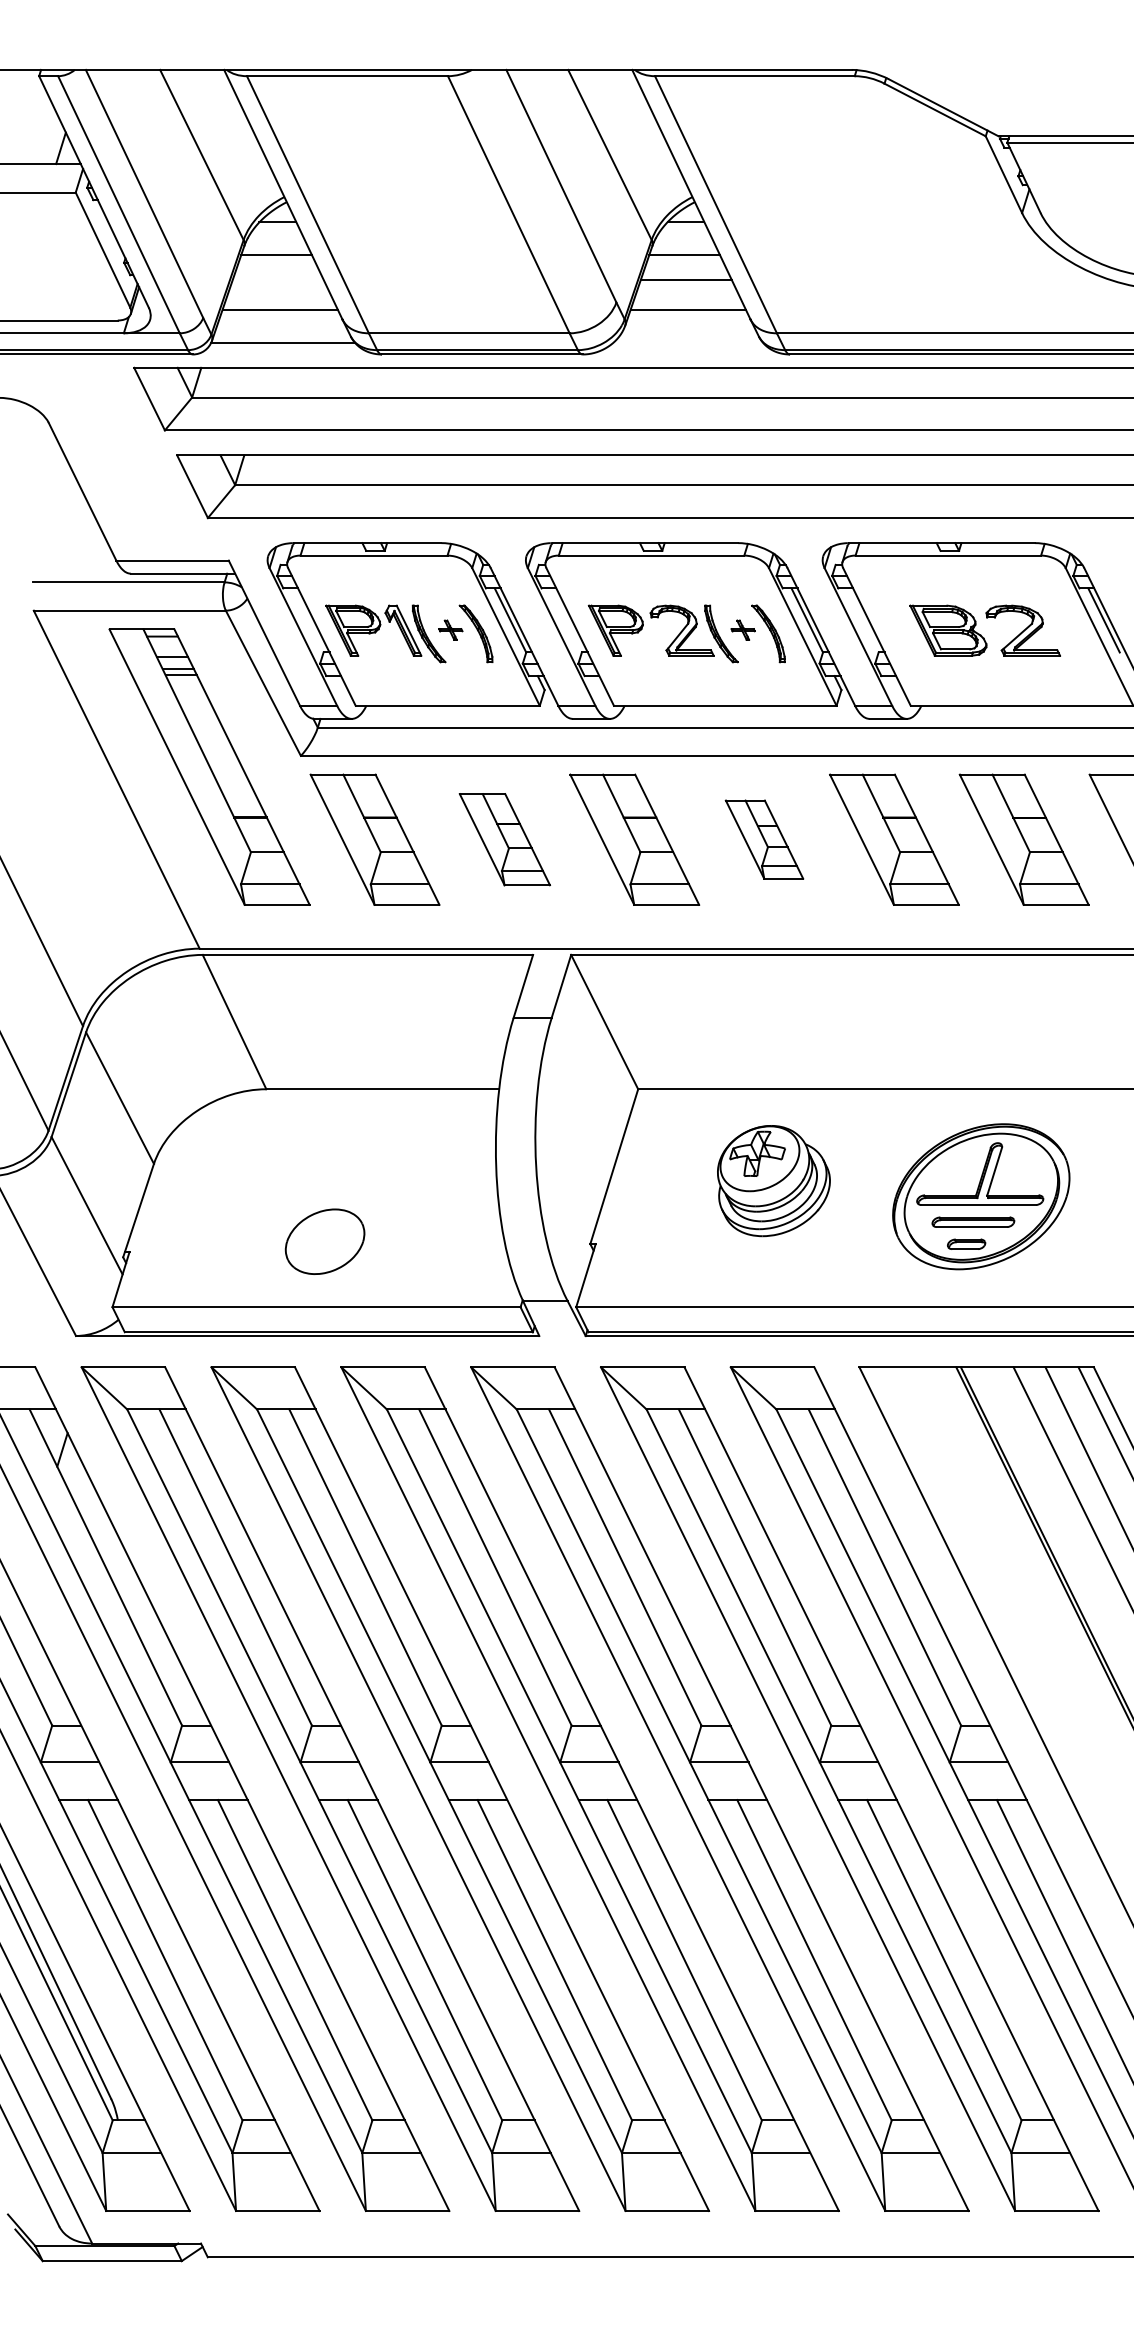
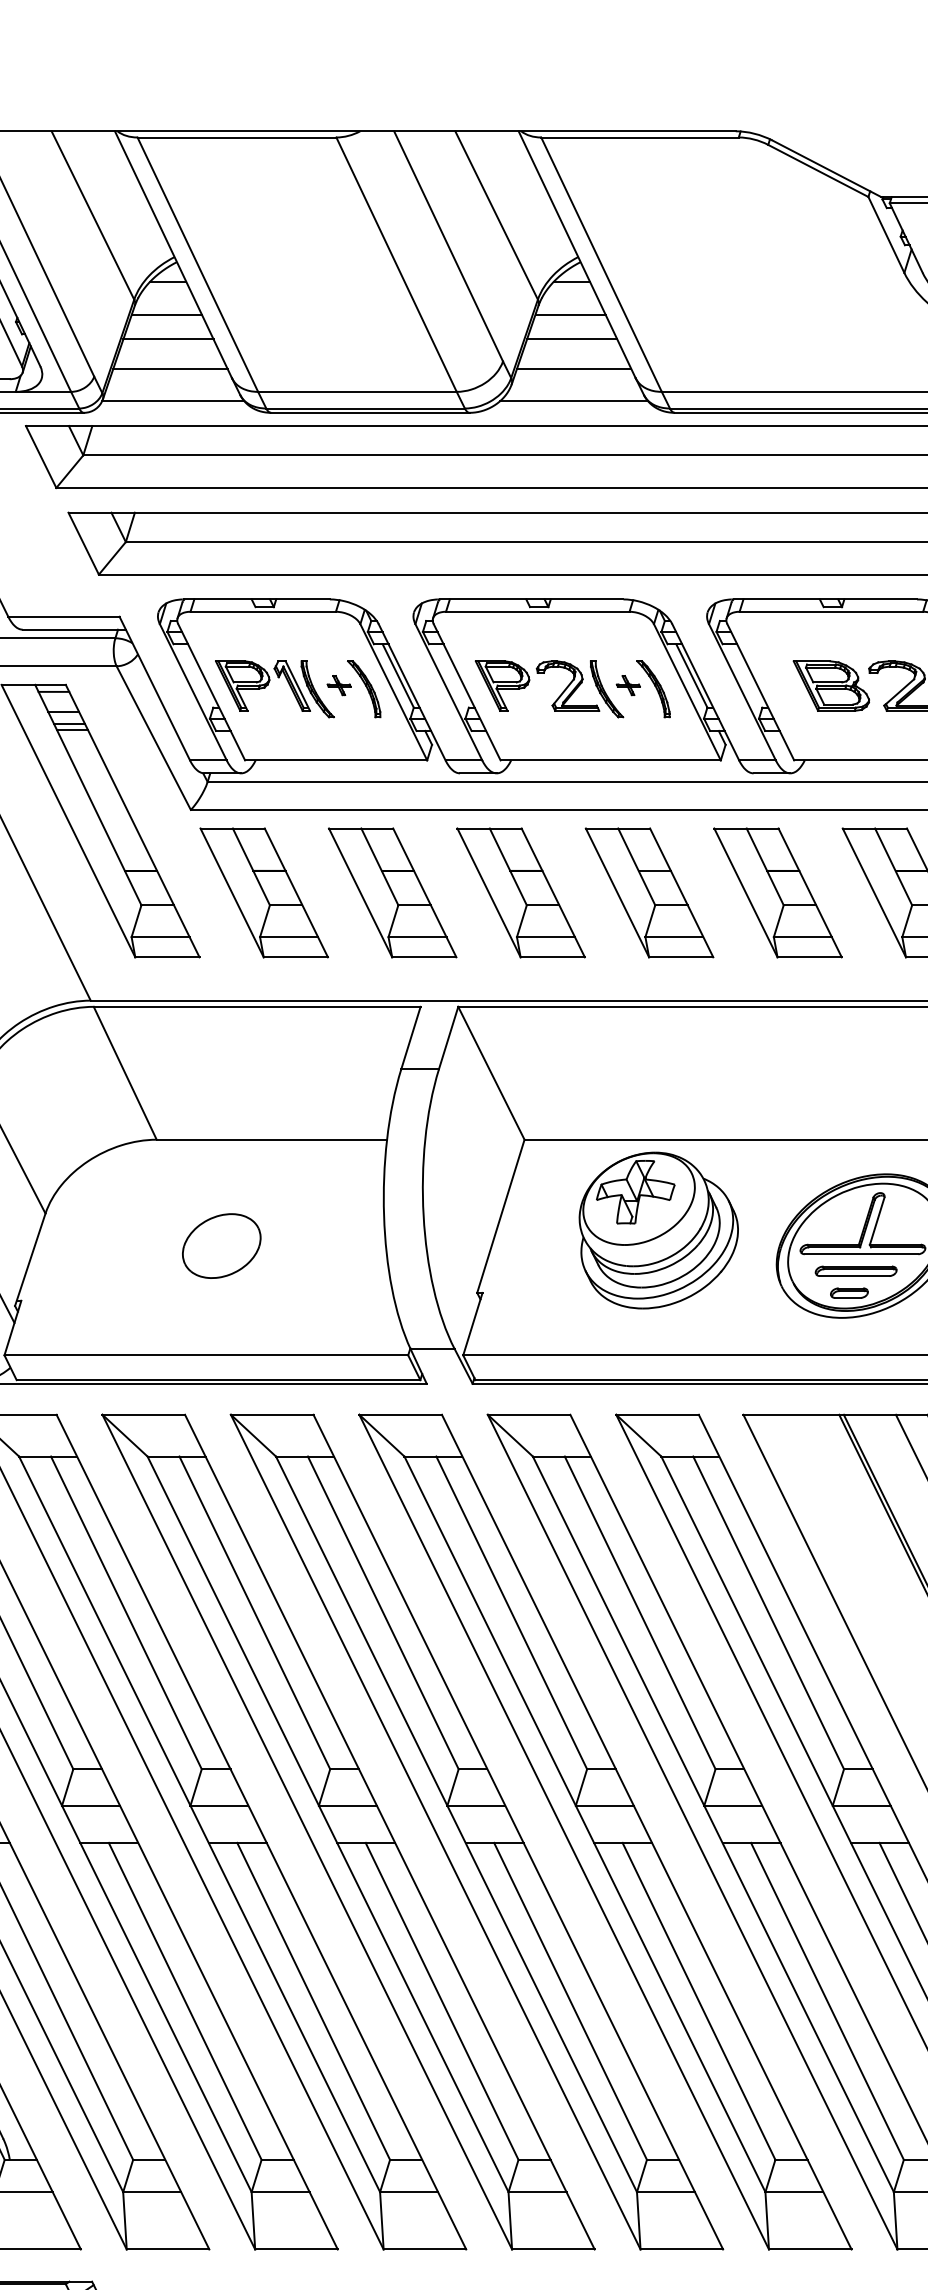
line: (277, 280) -> (167, 339), added
line: (688, 342) -> (574, 400), added
part: (504, 839) -> (392, 892), size x1.43
part: (764, 839) -> (649, 892), size x1.67
part: (773, 1180) -> (658, 1230), size x1.43
part: (324, 1241) -> (221, 1245), moved

